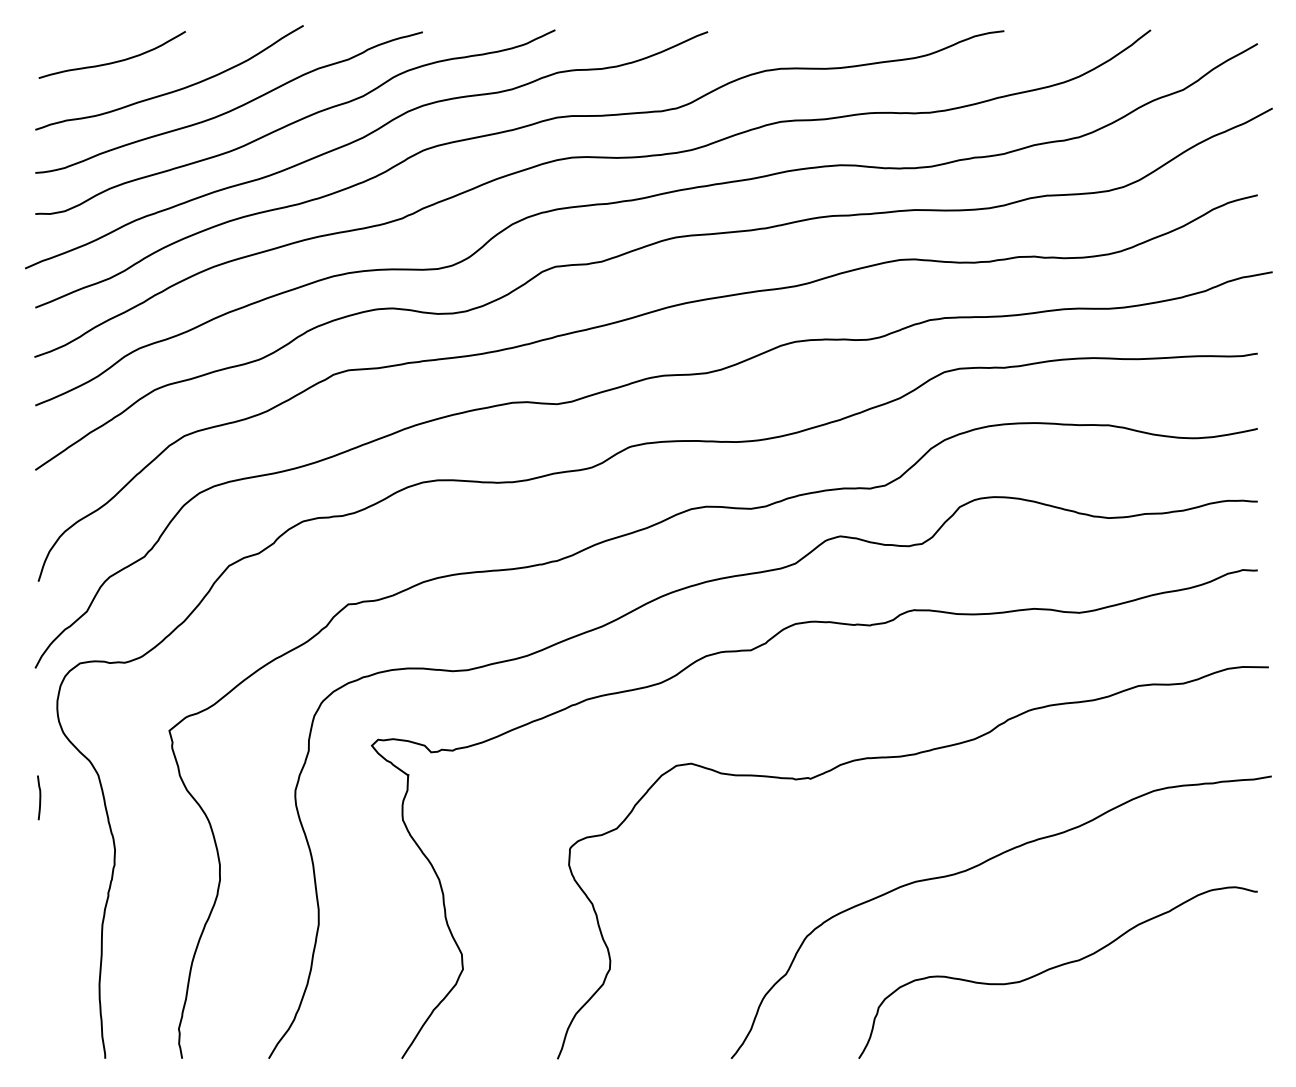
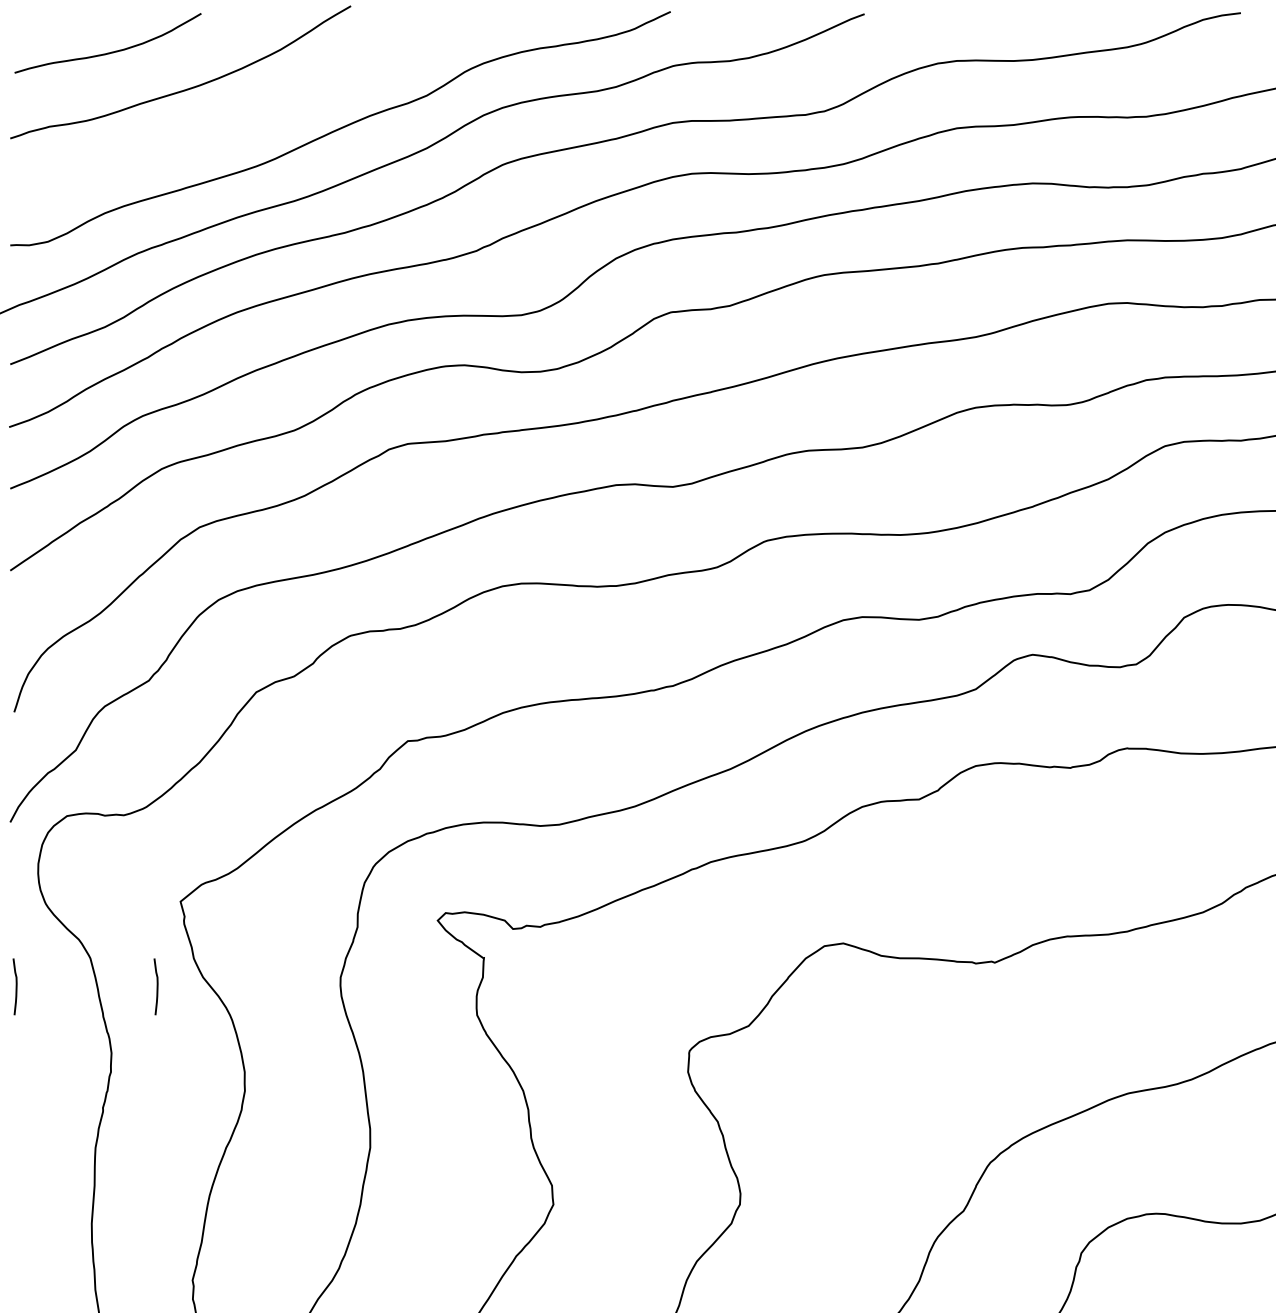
curve: (231, 109) -> (259, 112), removed
curve: (150, 797) -> (156, 986), added

